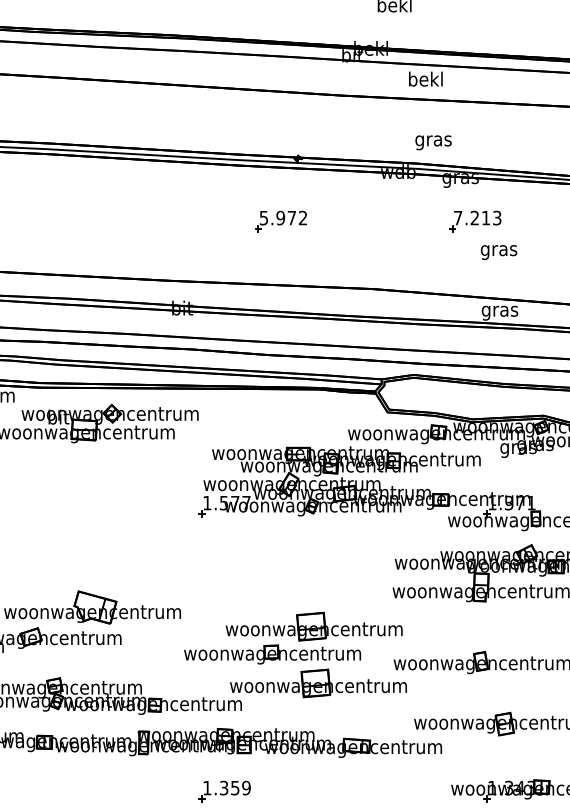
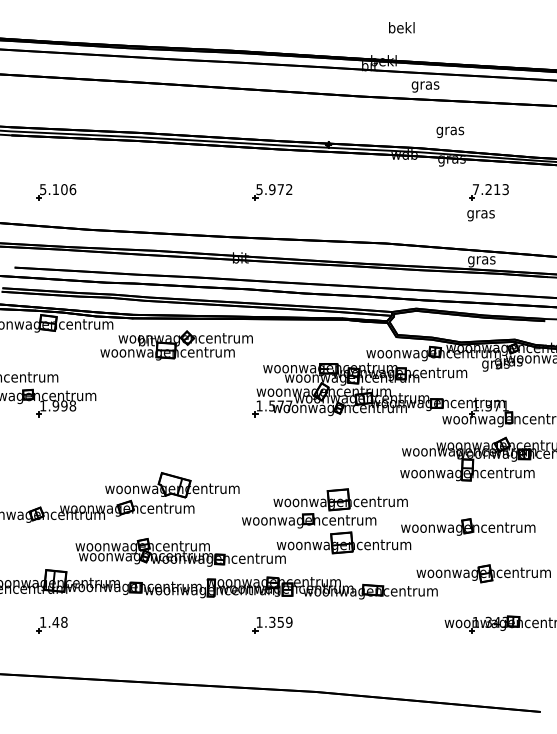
text: (425, 81) -> (425, 85), bekl -> gras
text: (433, 142) -> (450, 132), moved
part: (280, 221) -> (272, 192), moved
part: (474, 221) -> (488, 192), moved

